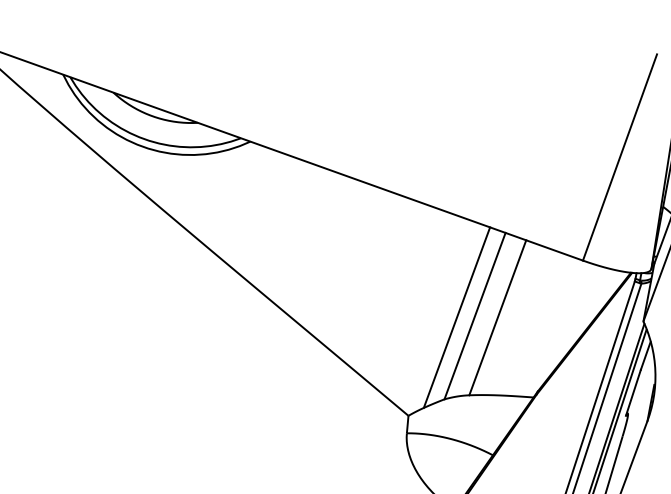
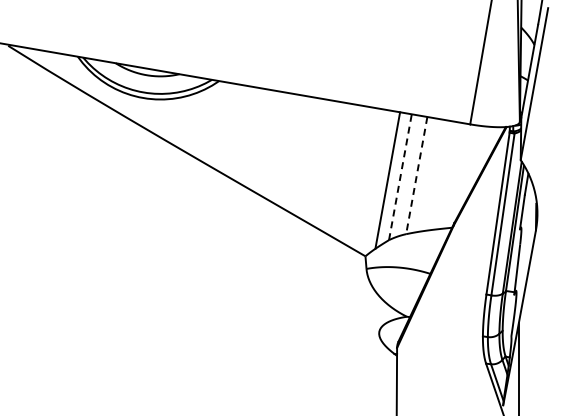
line: (475, 316) -> (400, 177), solid -> dashed
line: (497, 317) -> (416, 175), solid -> dashed

